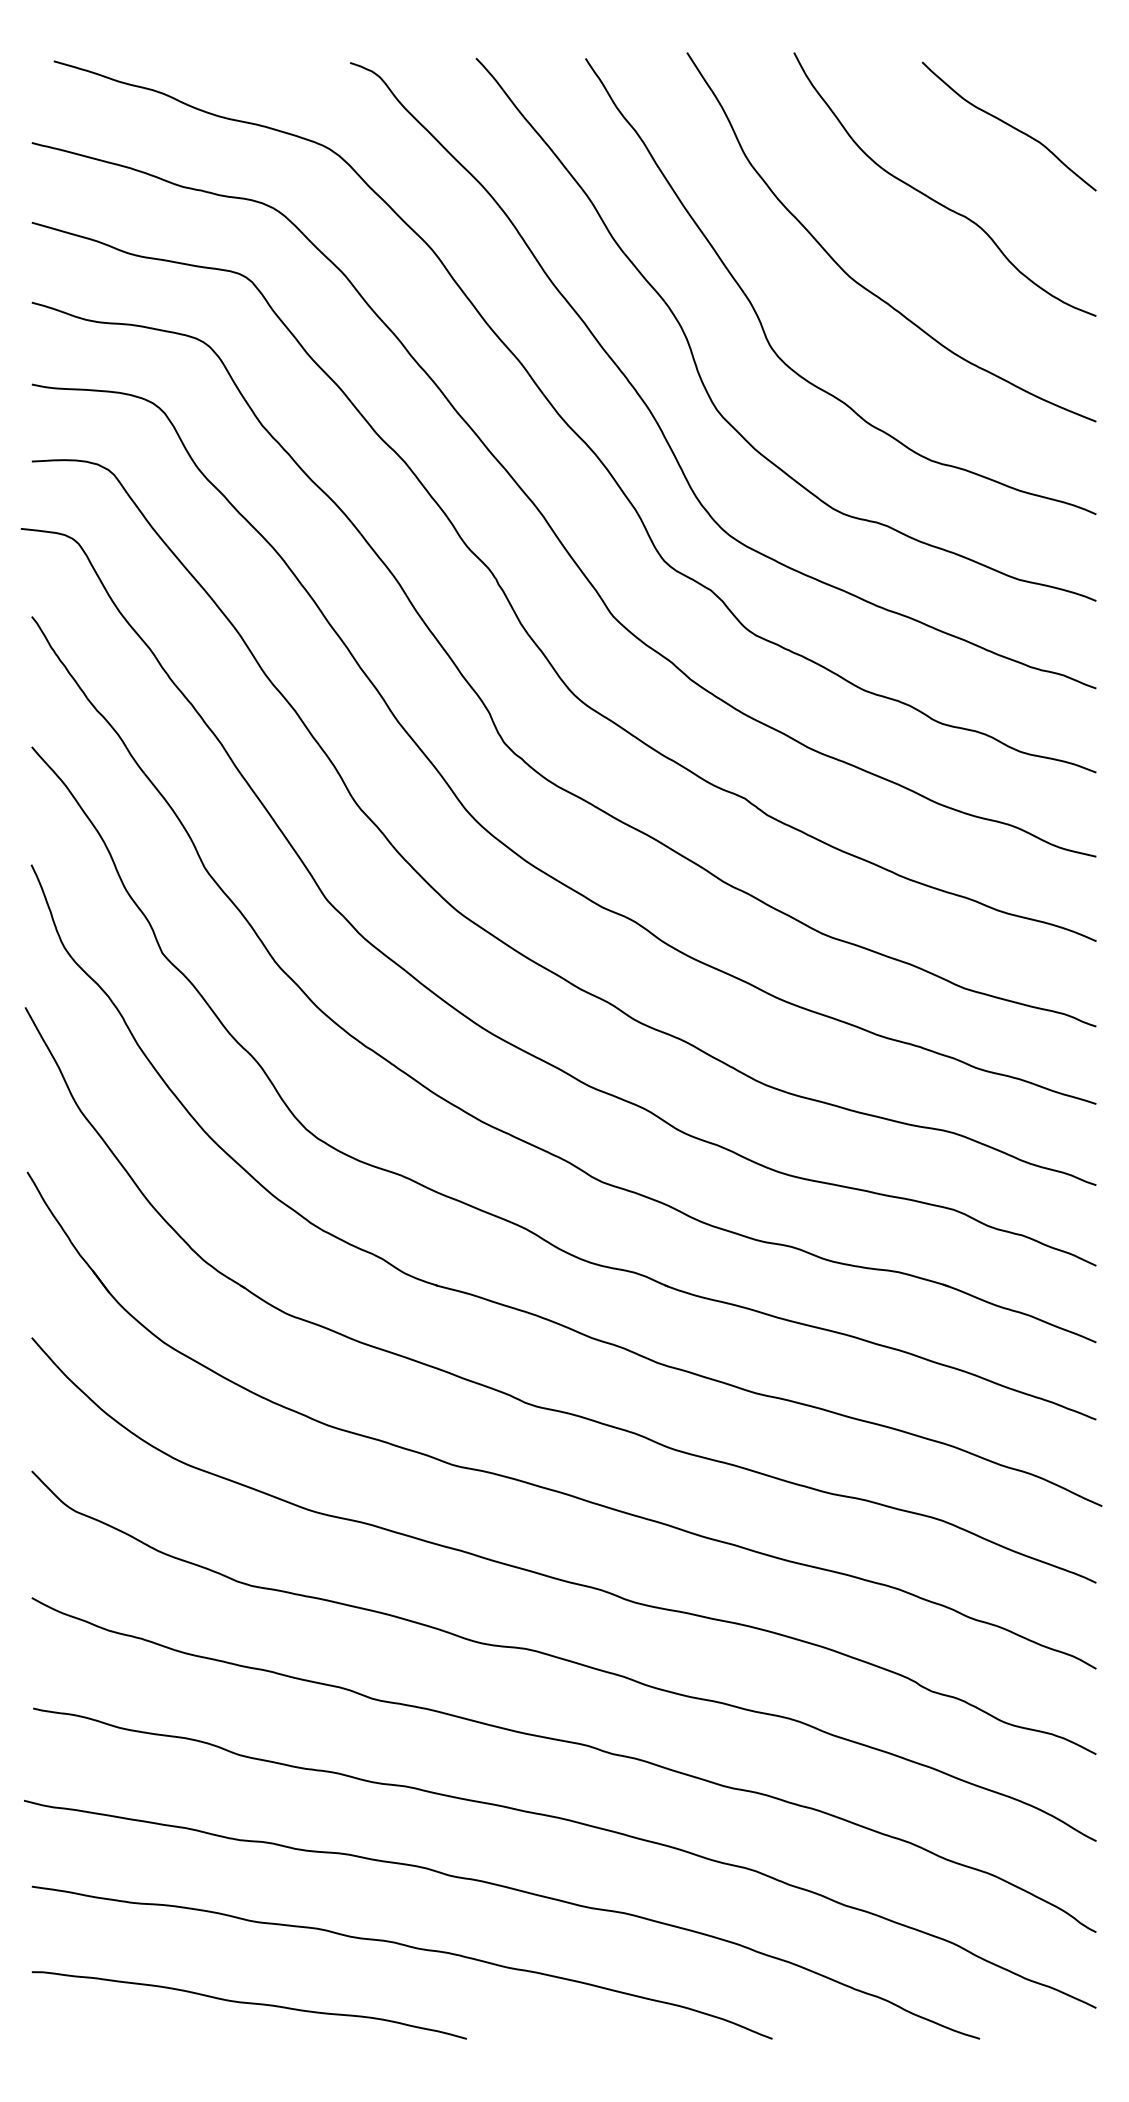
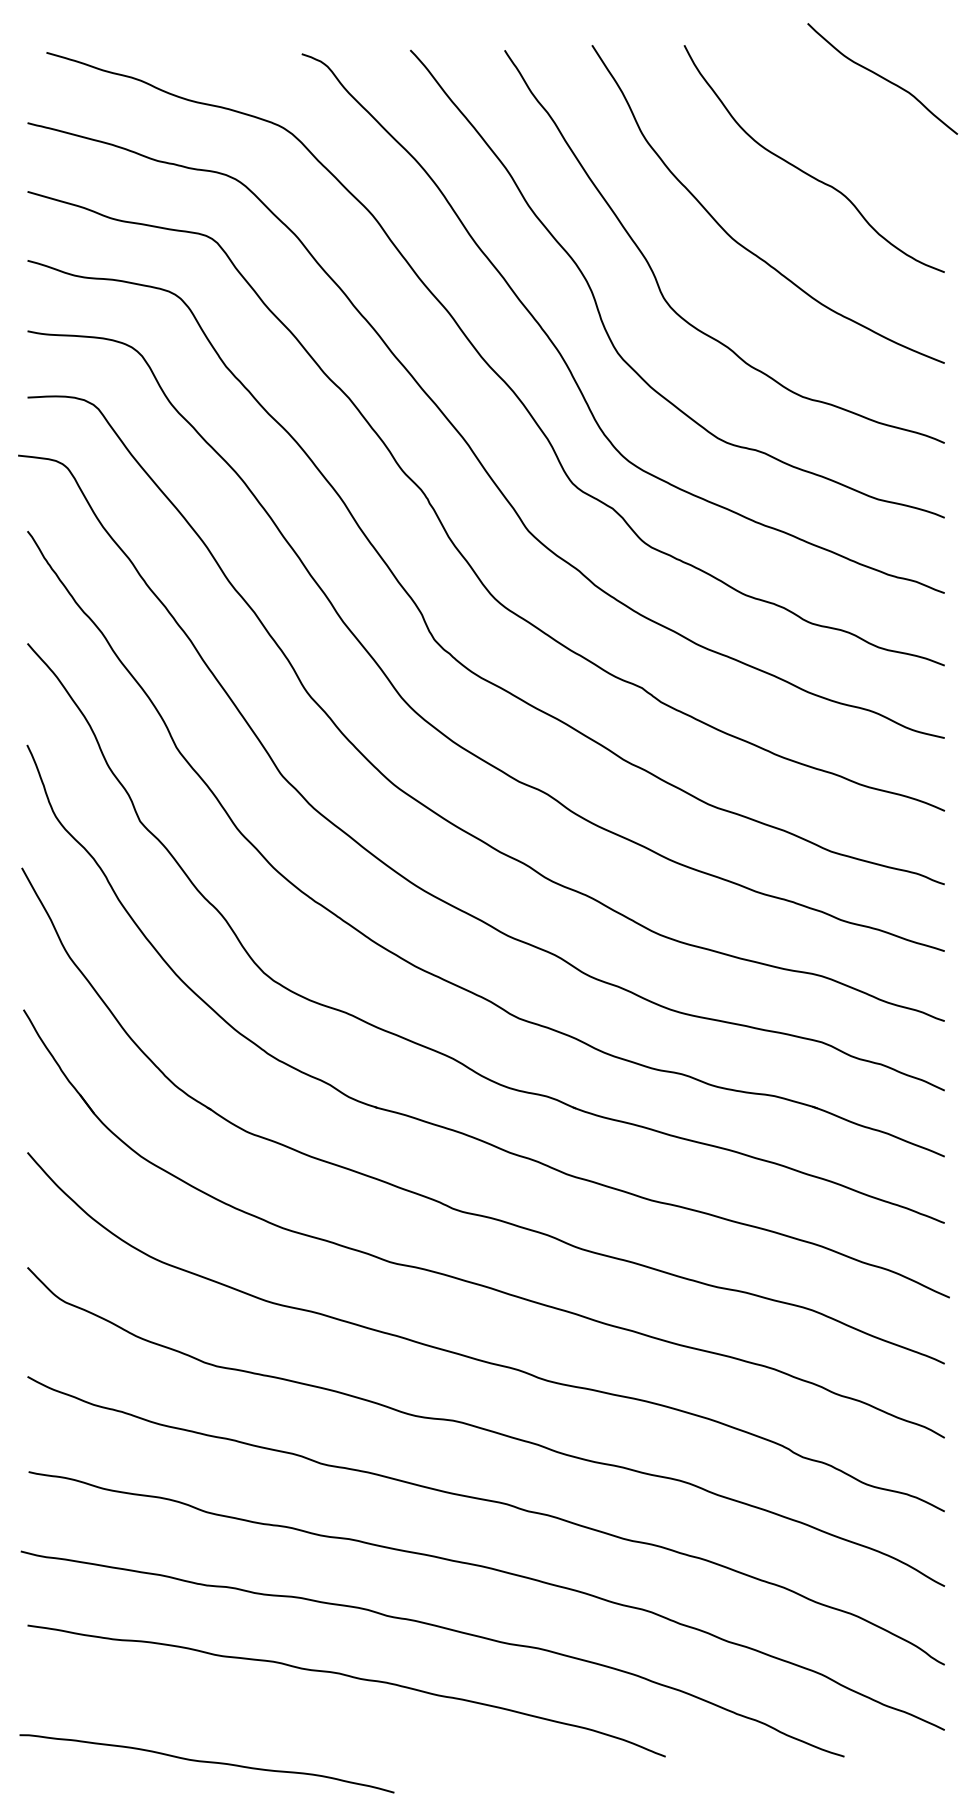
curve: (1009, 126) -> (882, 78), moved
curve: (248, 2003) -> (206, 1762), moved

